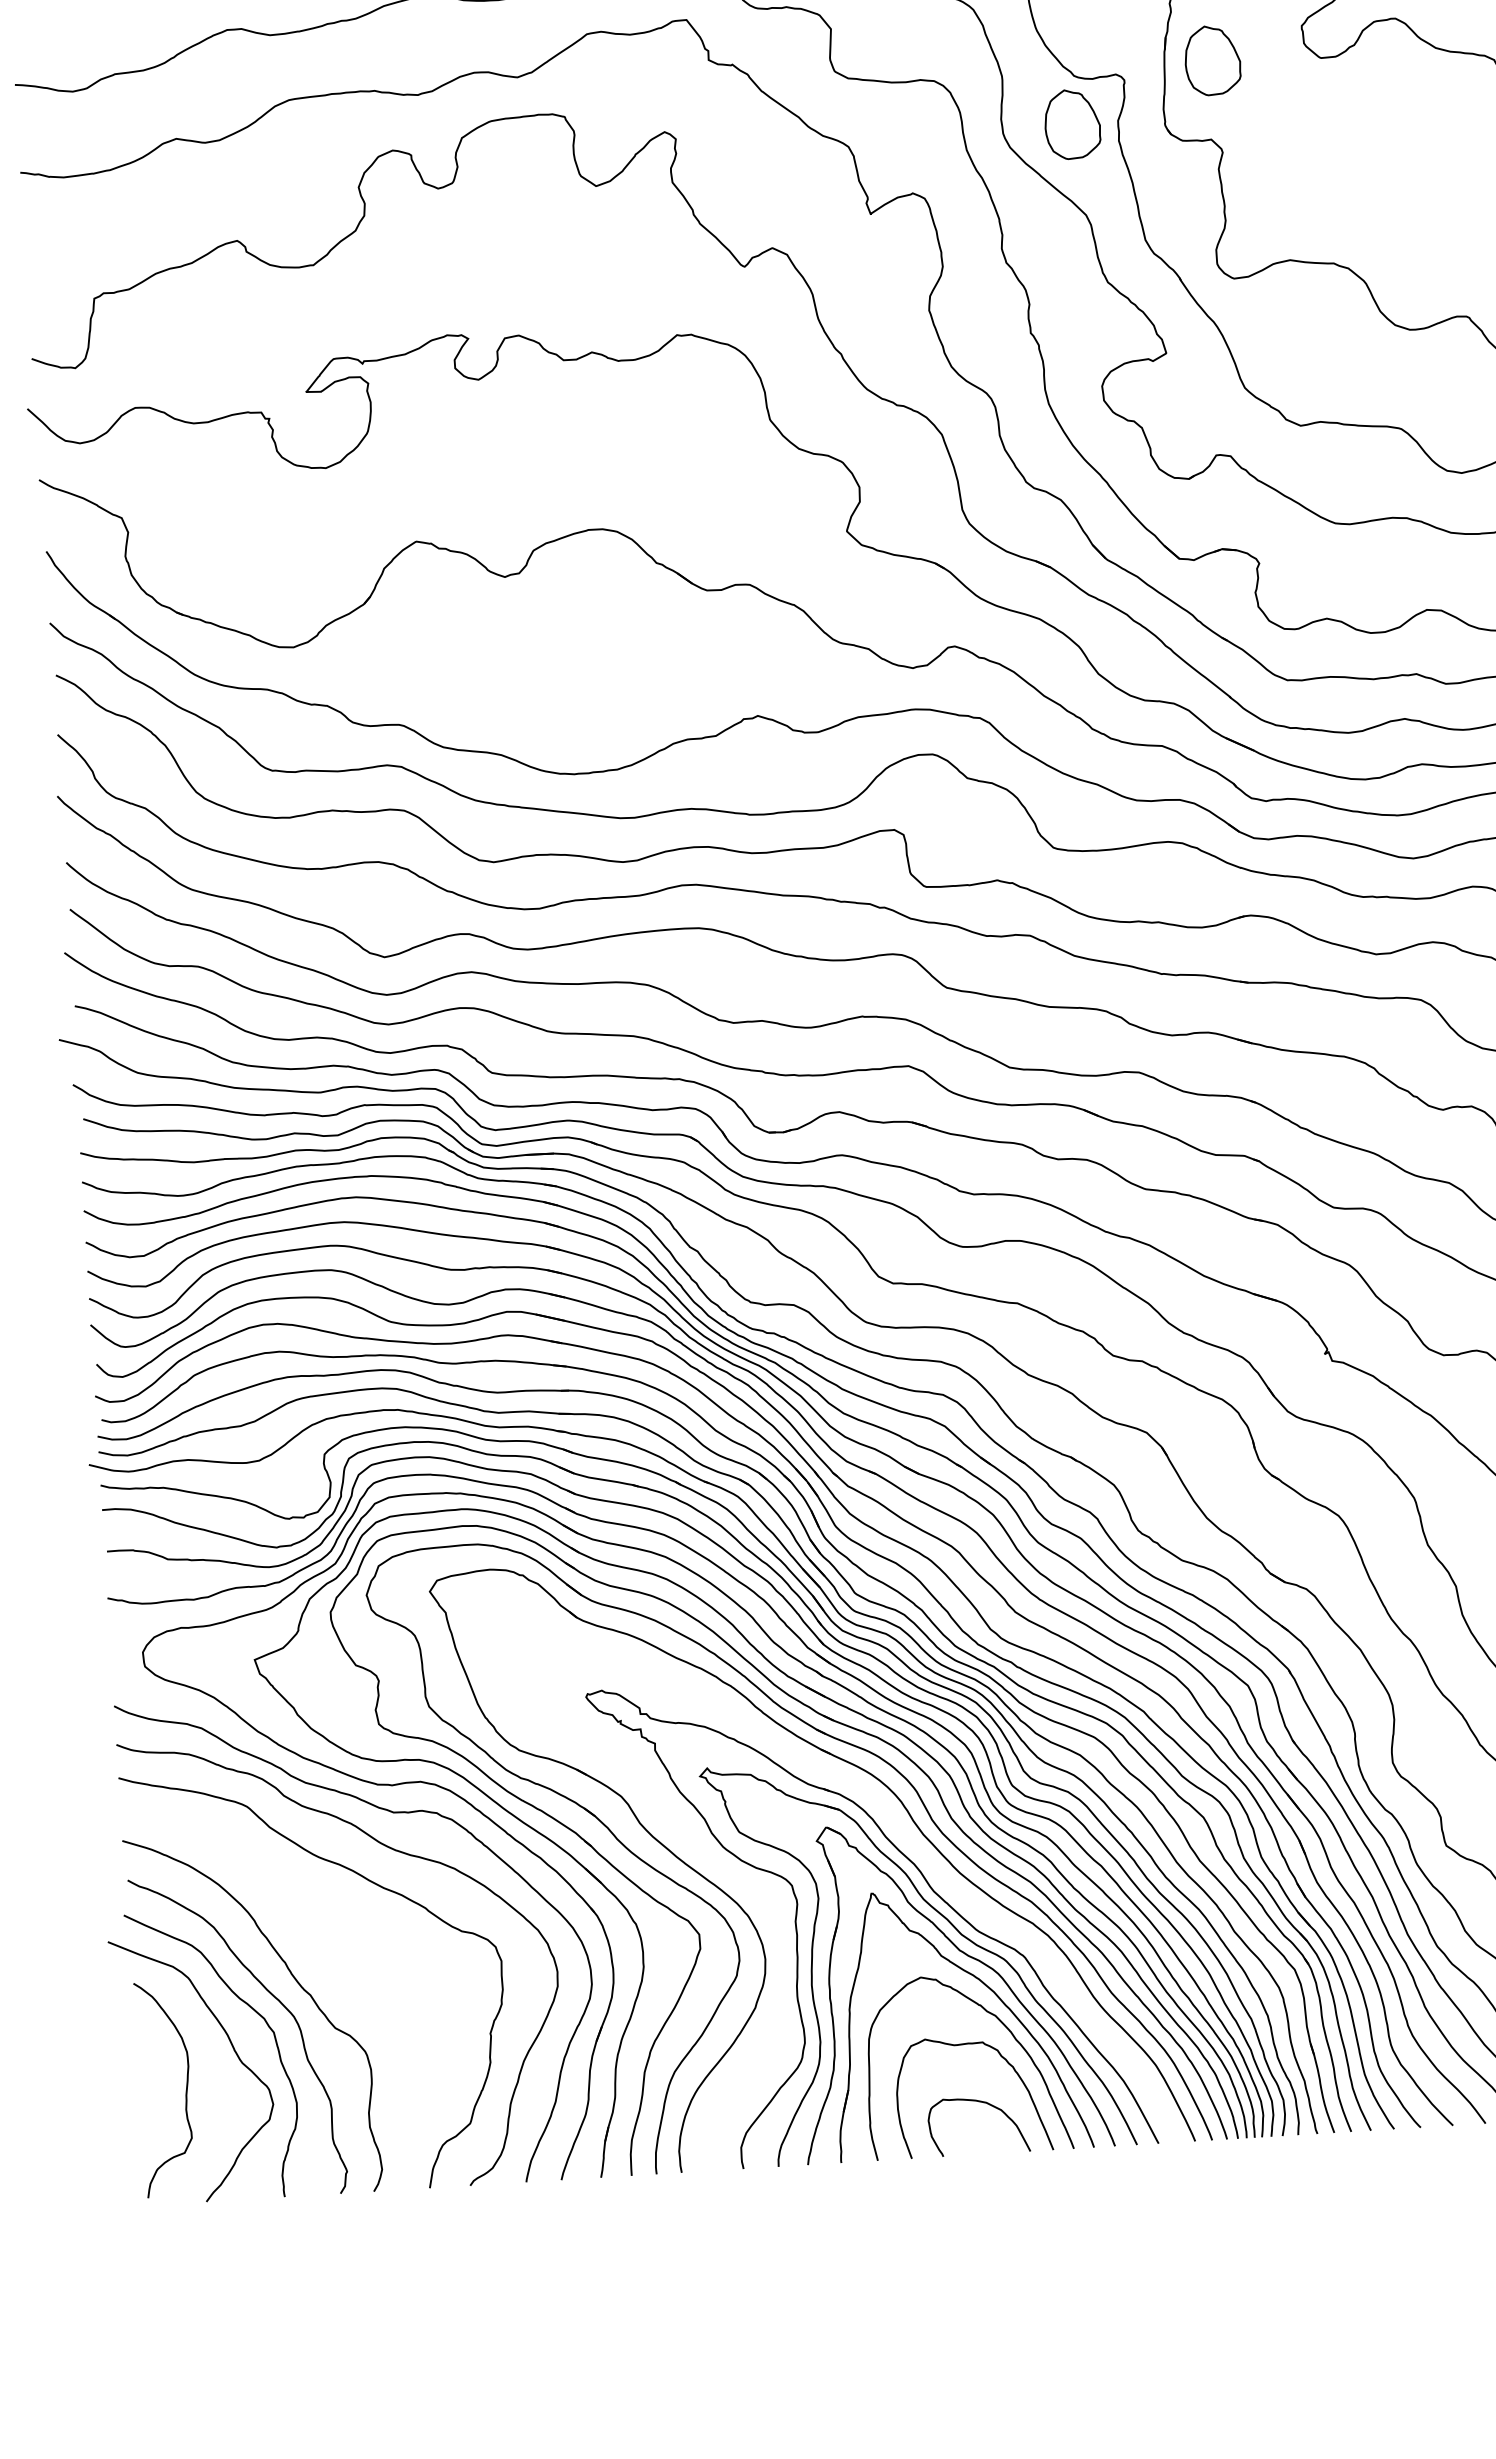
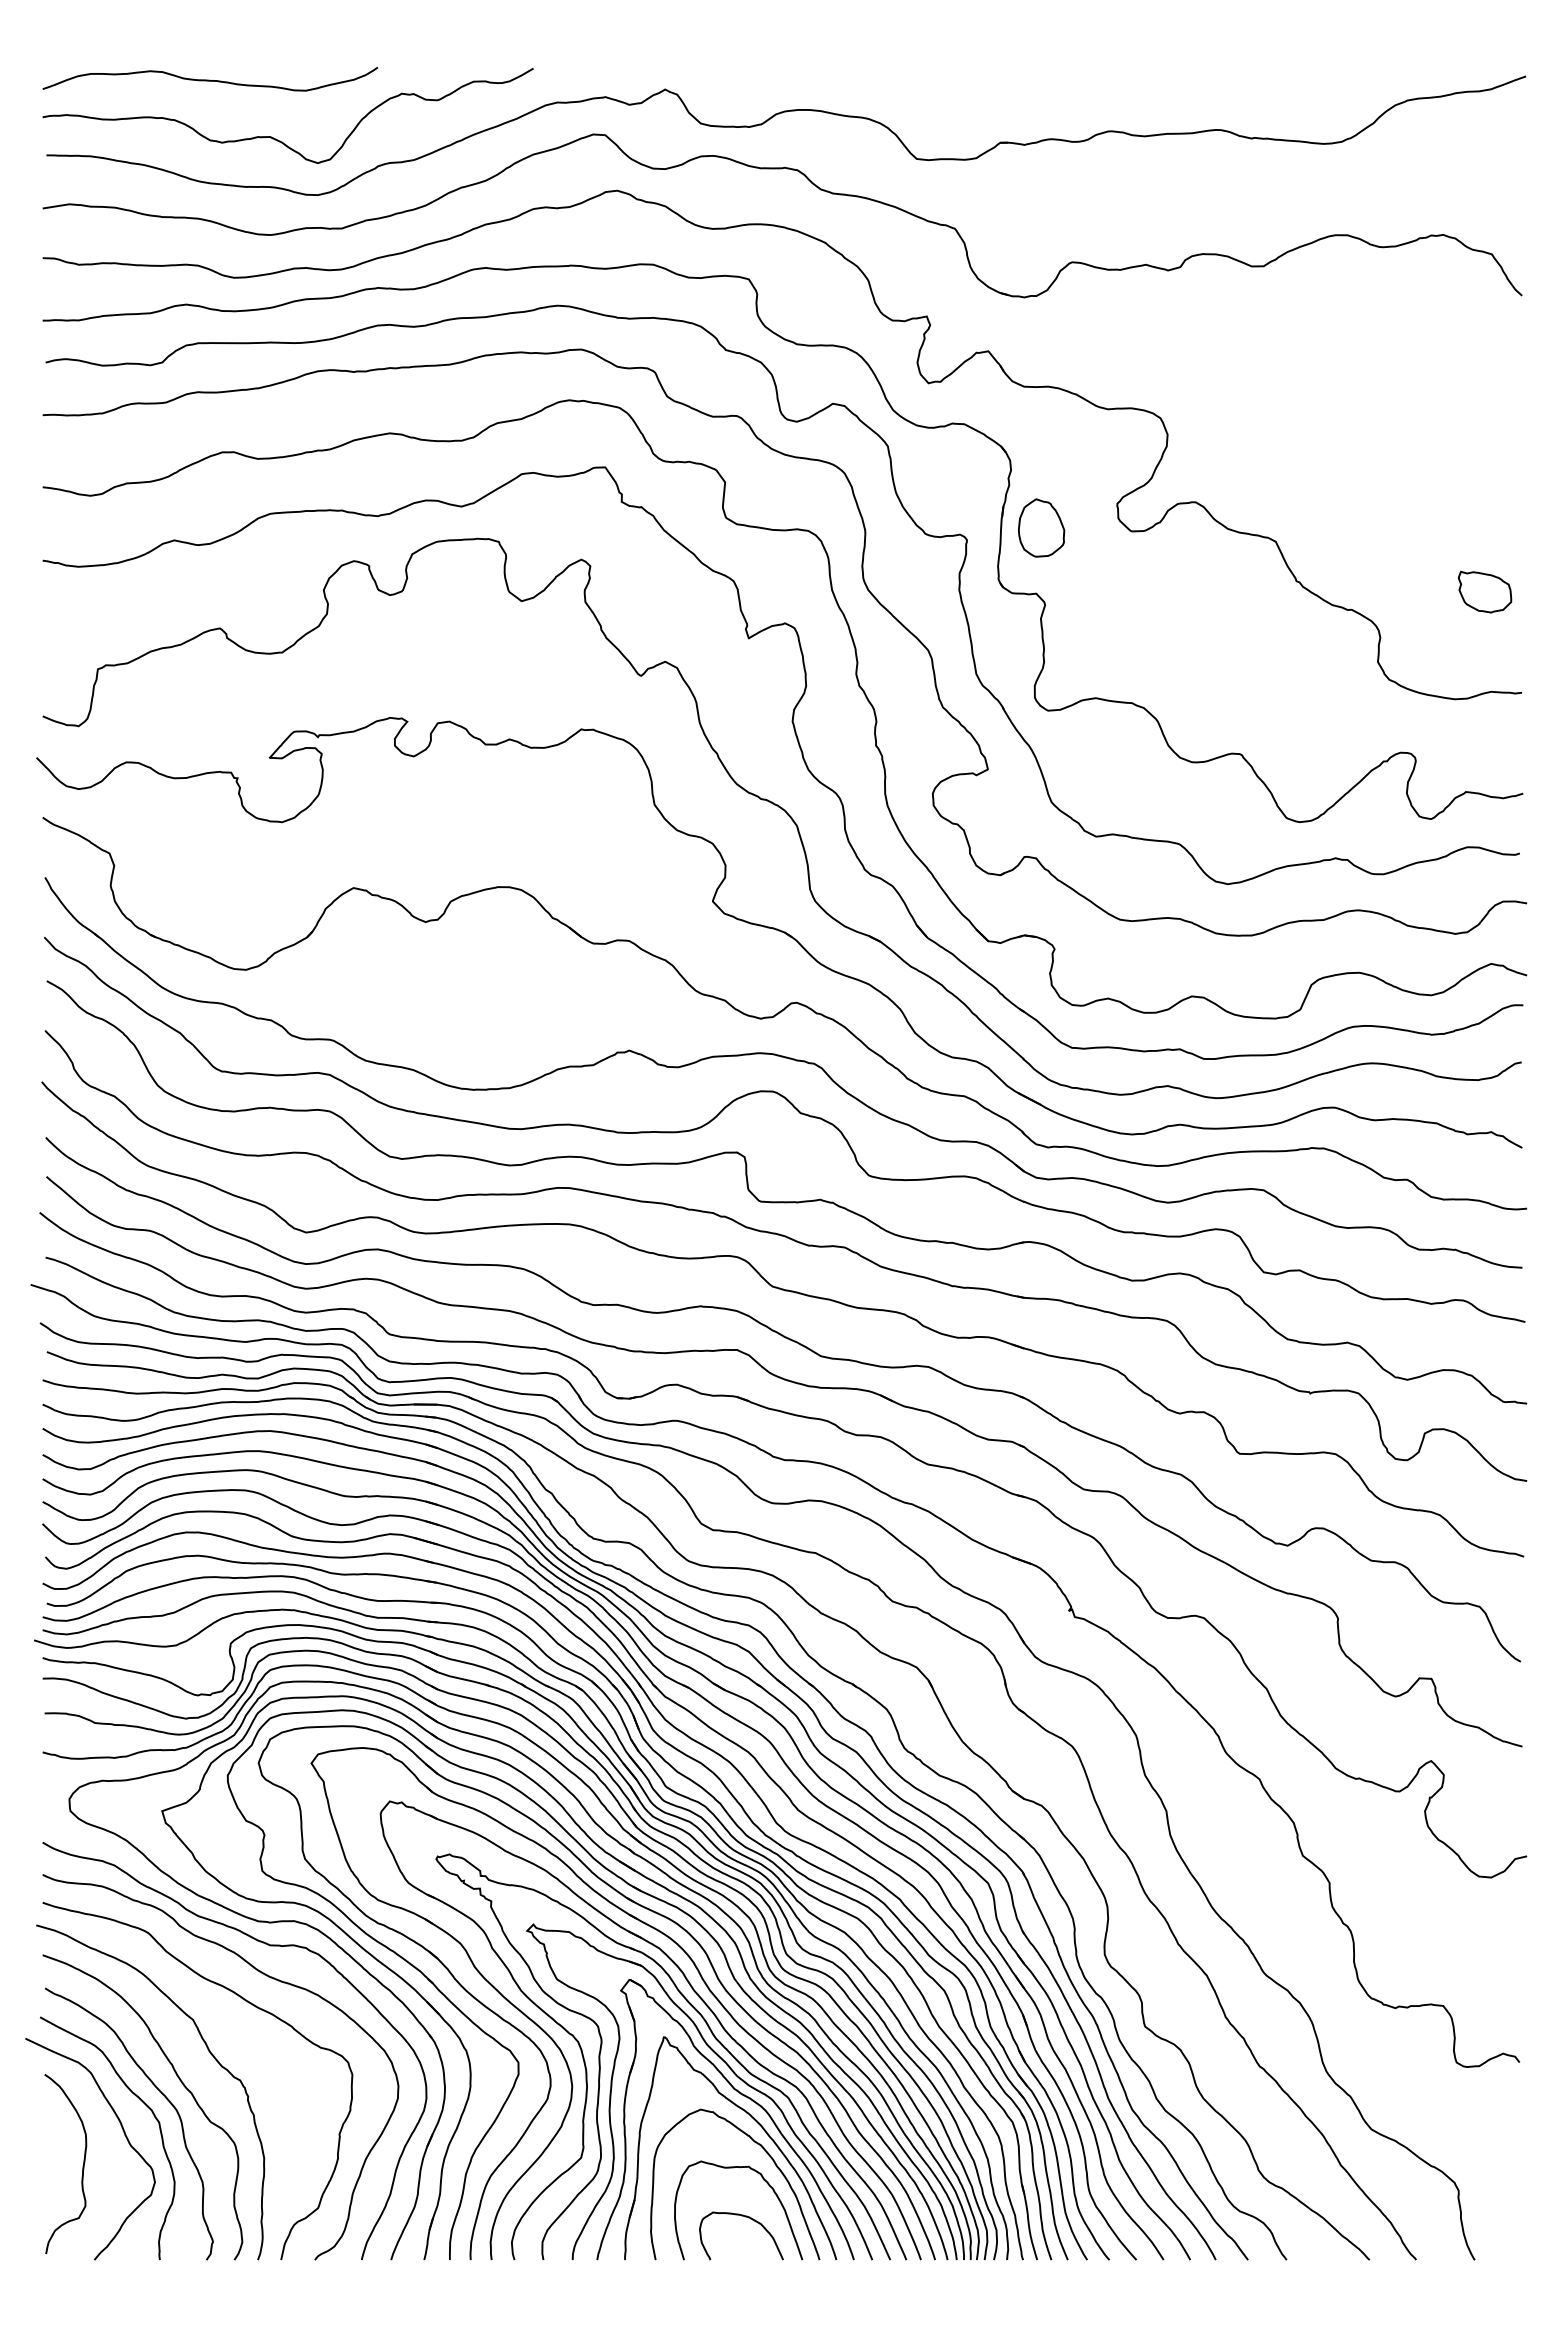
part: (1072, 123) -> (921, 573), removed
part: (903, 1836) -> (693, 1991), added
curve: (330, 1947) -> (210, 2054), added

